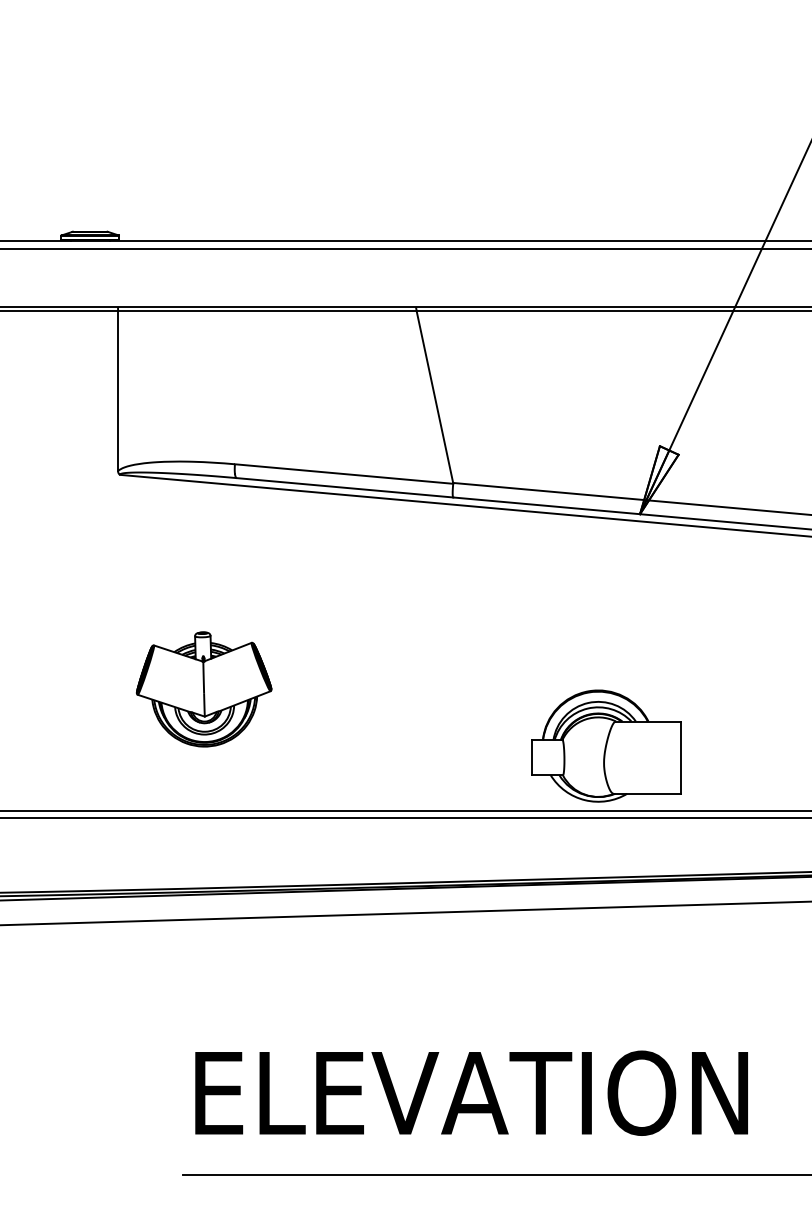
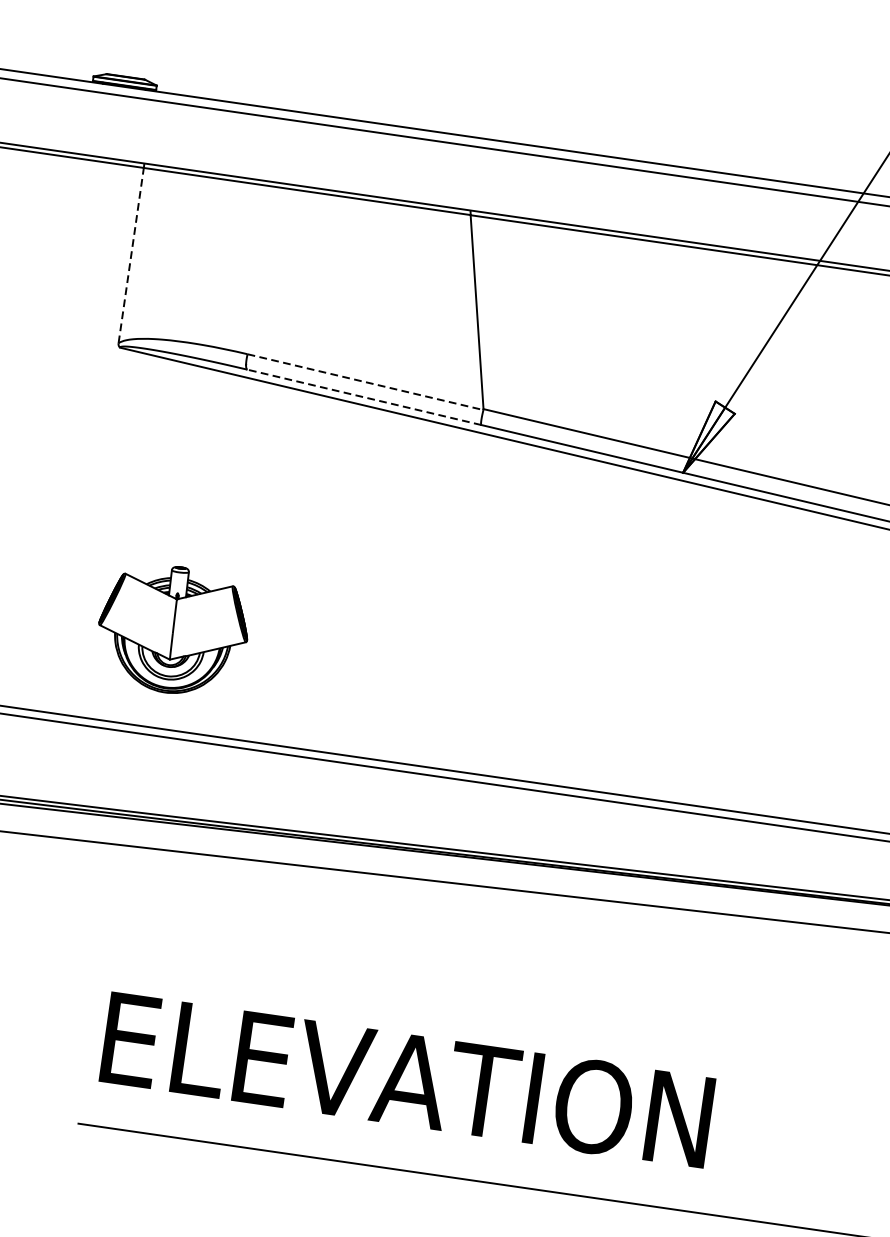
line: (118, 390) -> (131, 255), solid -> dashed
line: (344, 474) -> (365, 382), solid -> dashed
line: (345, 487) -> (364, 397), solid -> dashed
part: (204, 689) -> (173, 629), moved
part: (606, 745) -> (609, 720), removed

